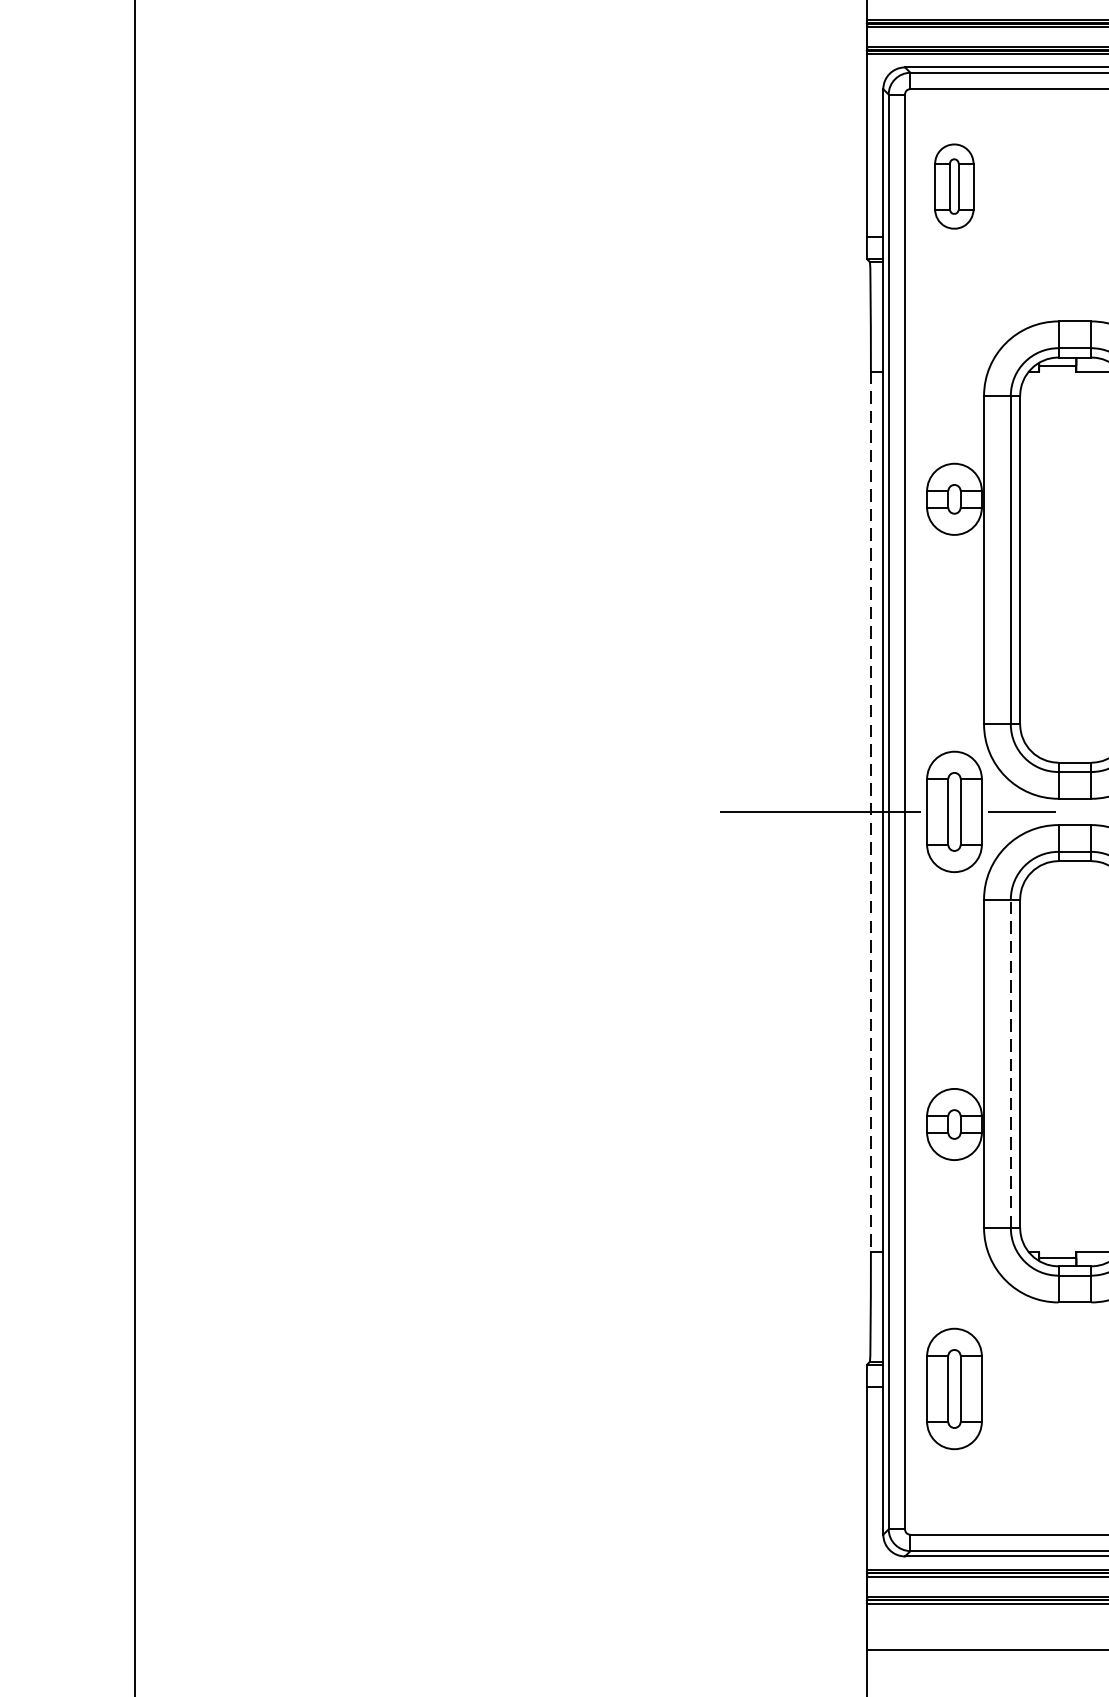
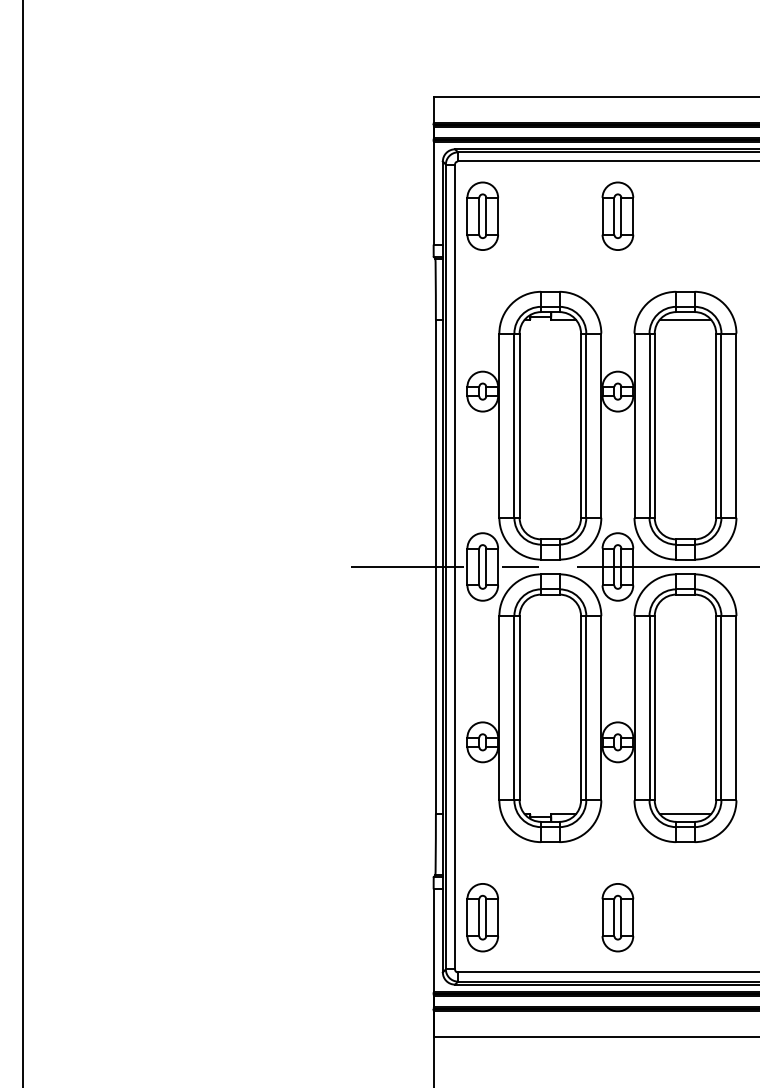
part: (953, 185) -> (482, 215), size x1.43
line: (870, 812) -> (435, 567), dashed -> solid
line: (1011, 1062) -> (514, 707), dashed -> solid
part: (953, 1388) -> (482, 917), moved

